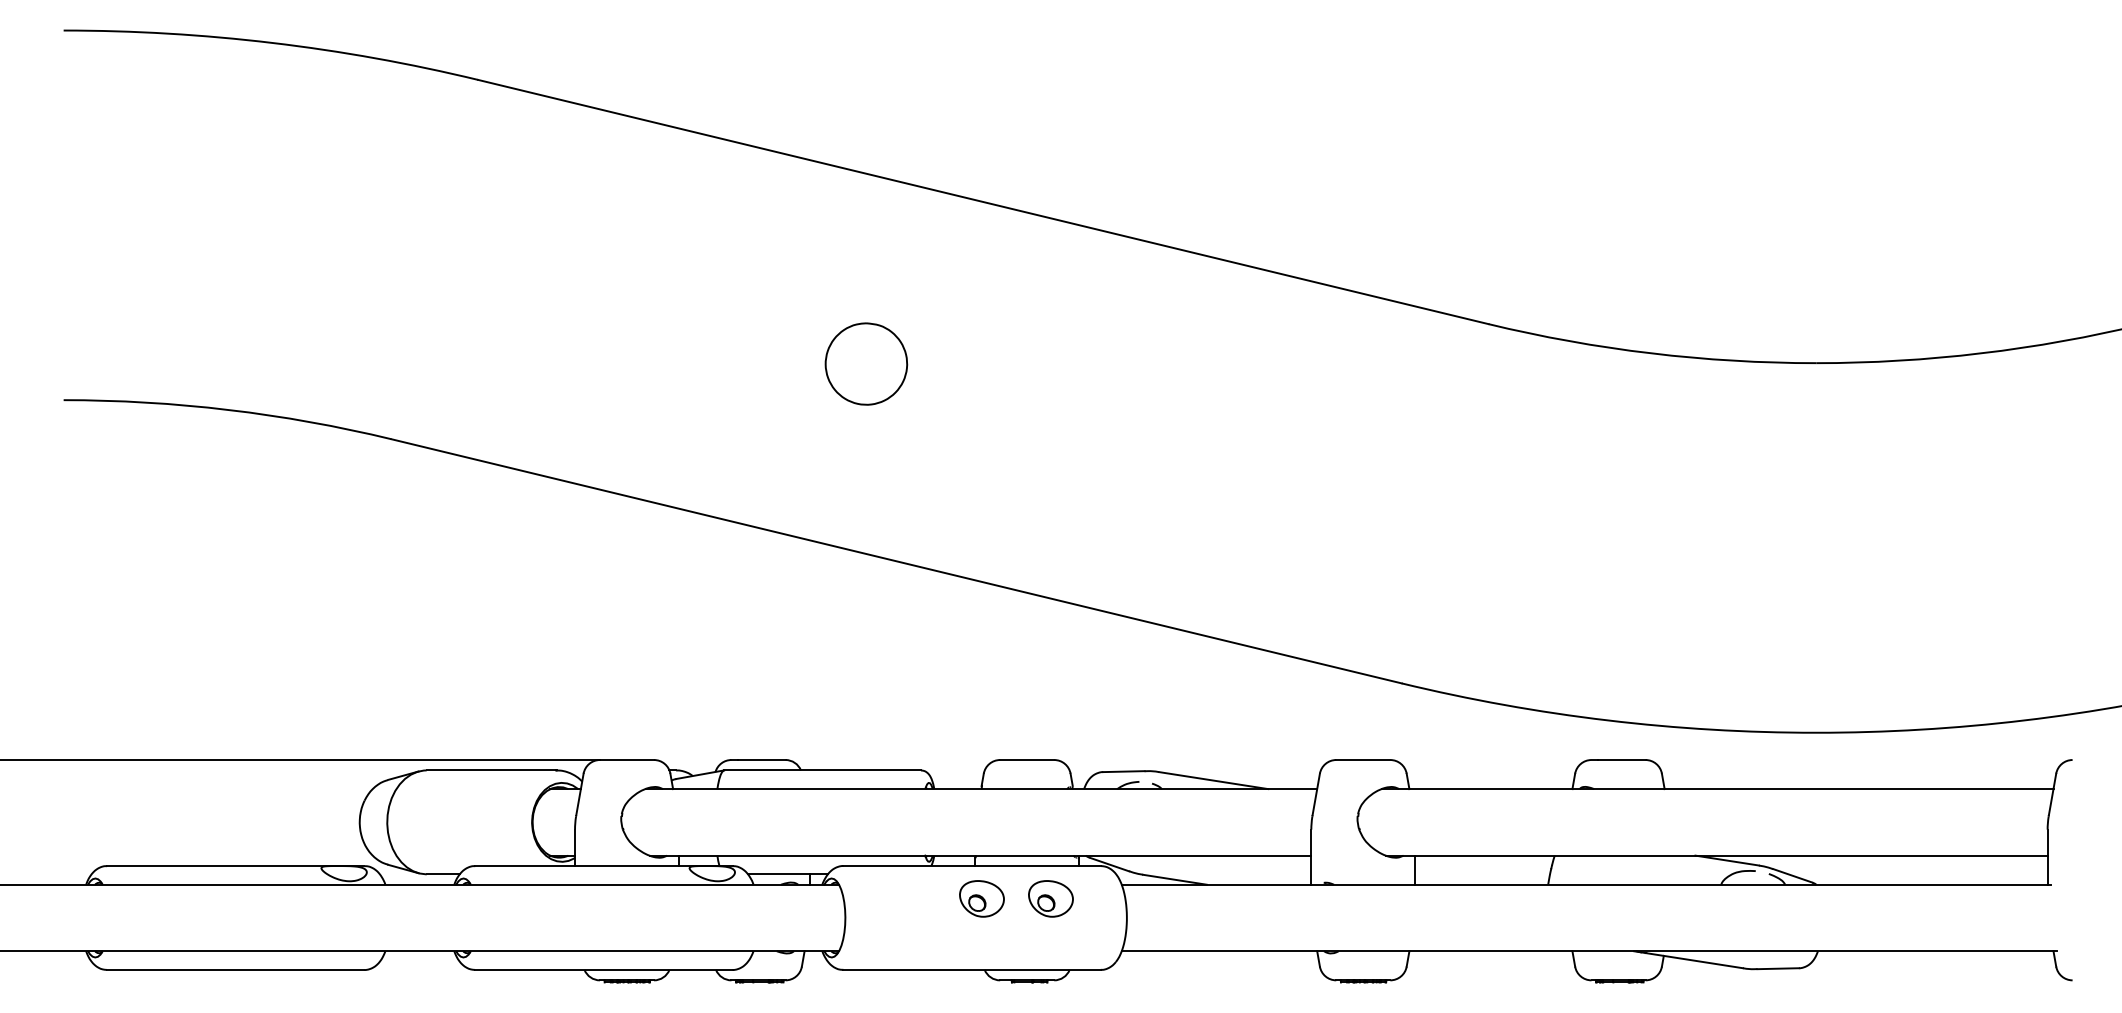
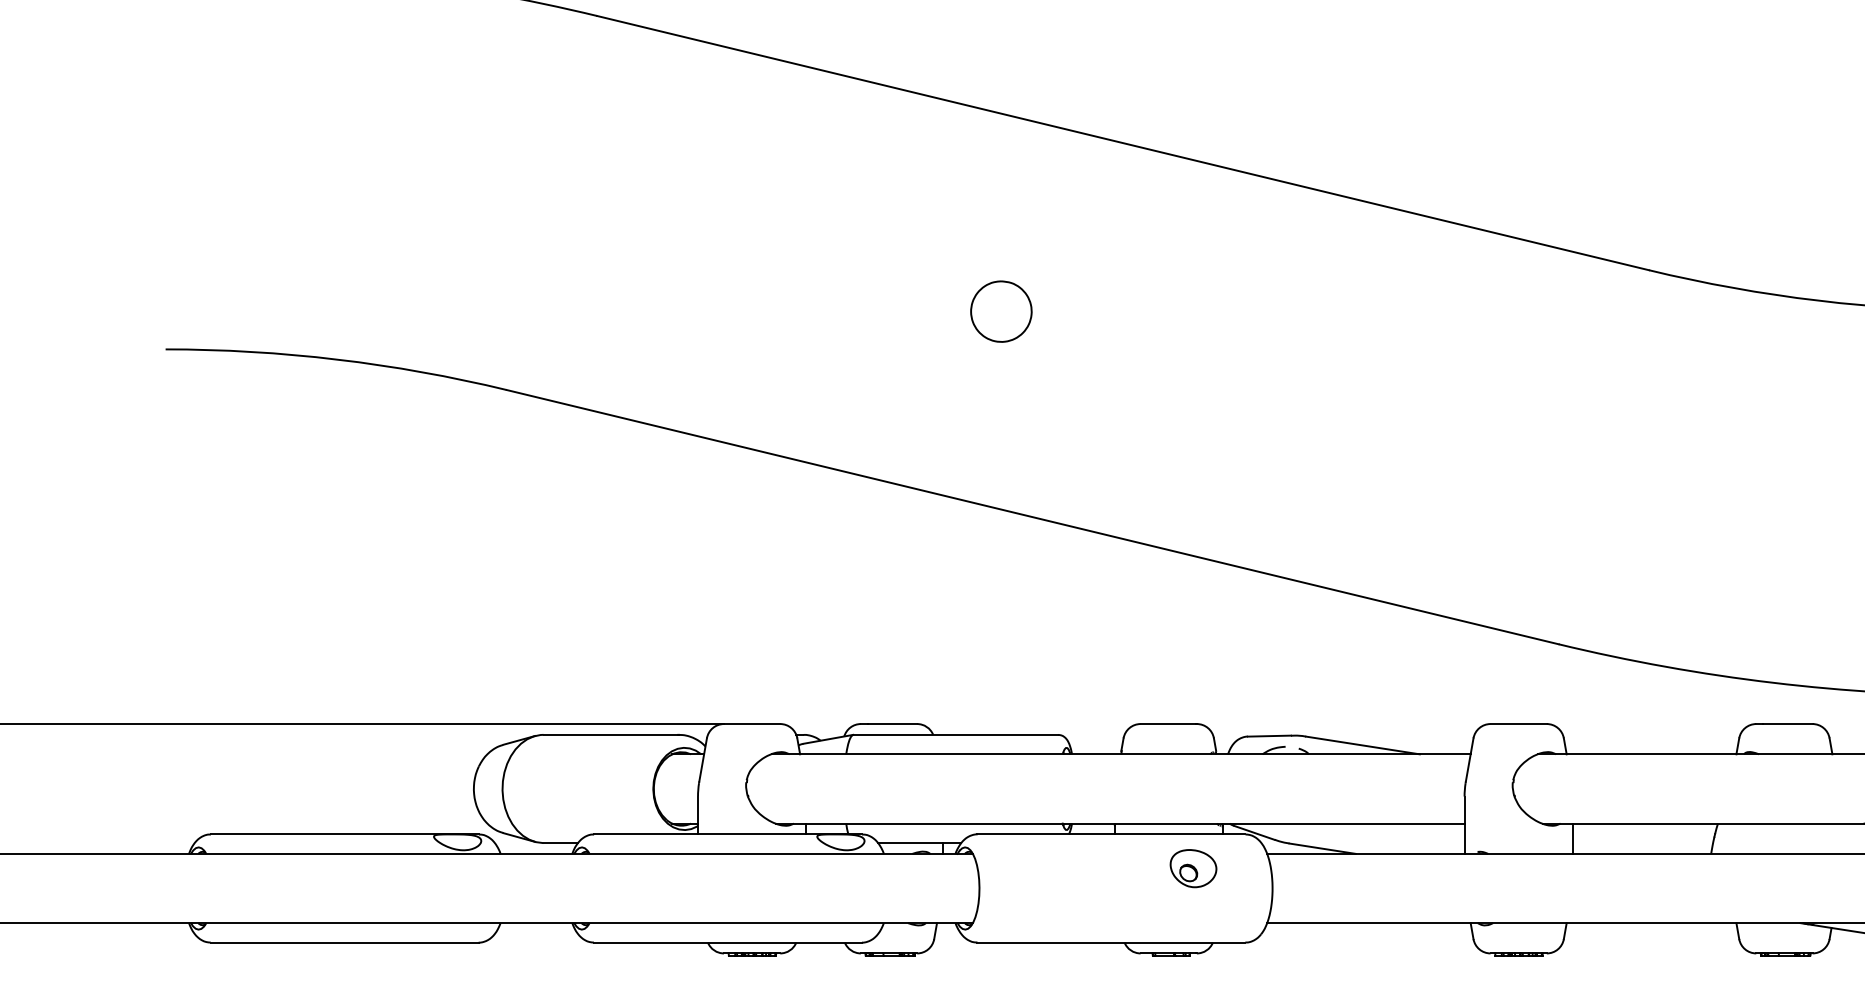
part: (866, 363) -> (1001, 311), size x0.71
part: (981, 898) -> (1121, 868), removed

